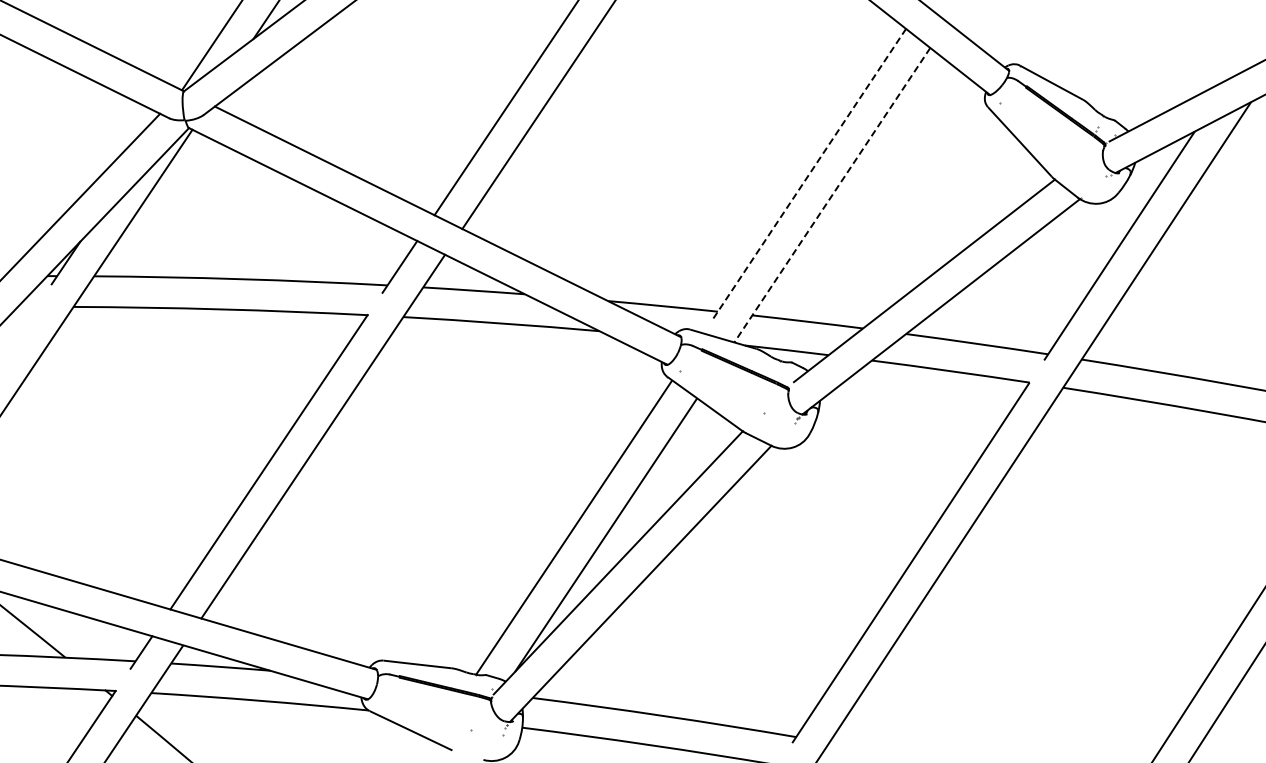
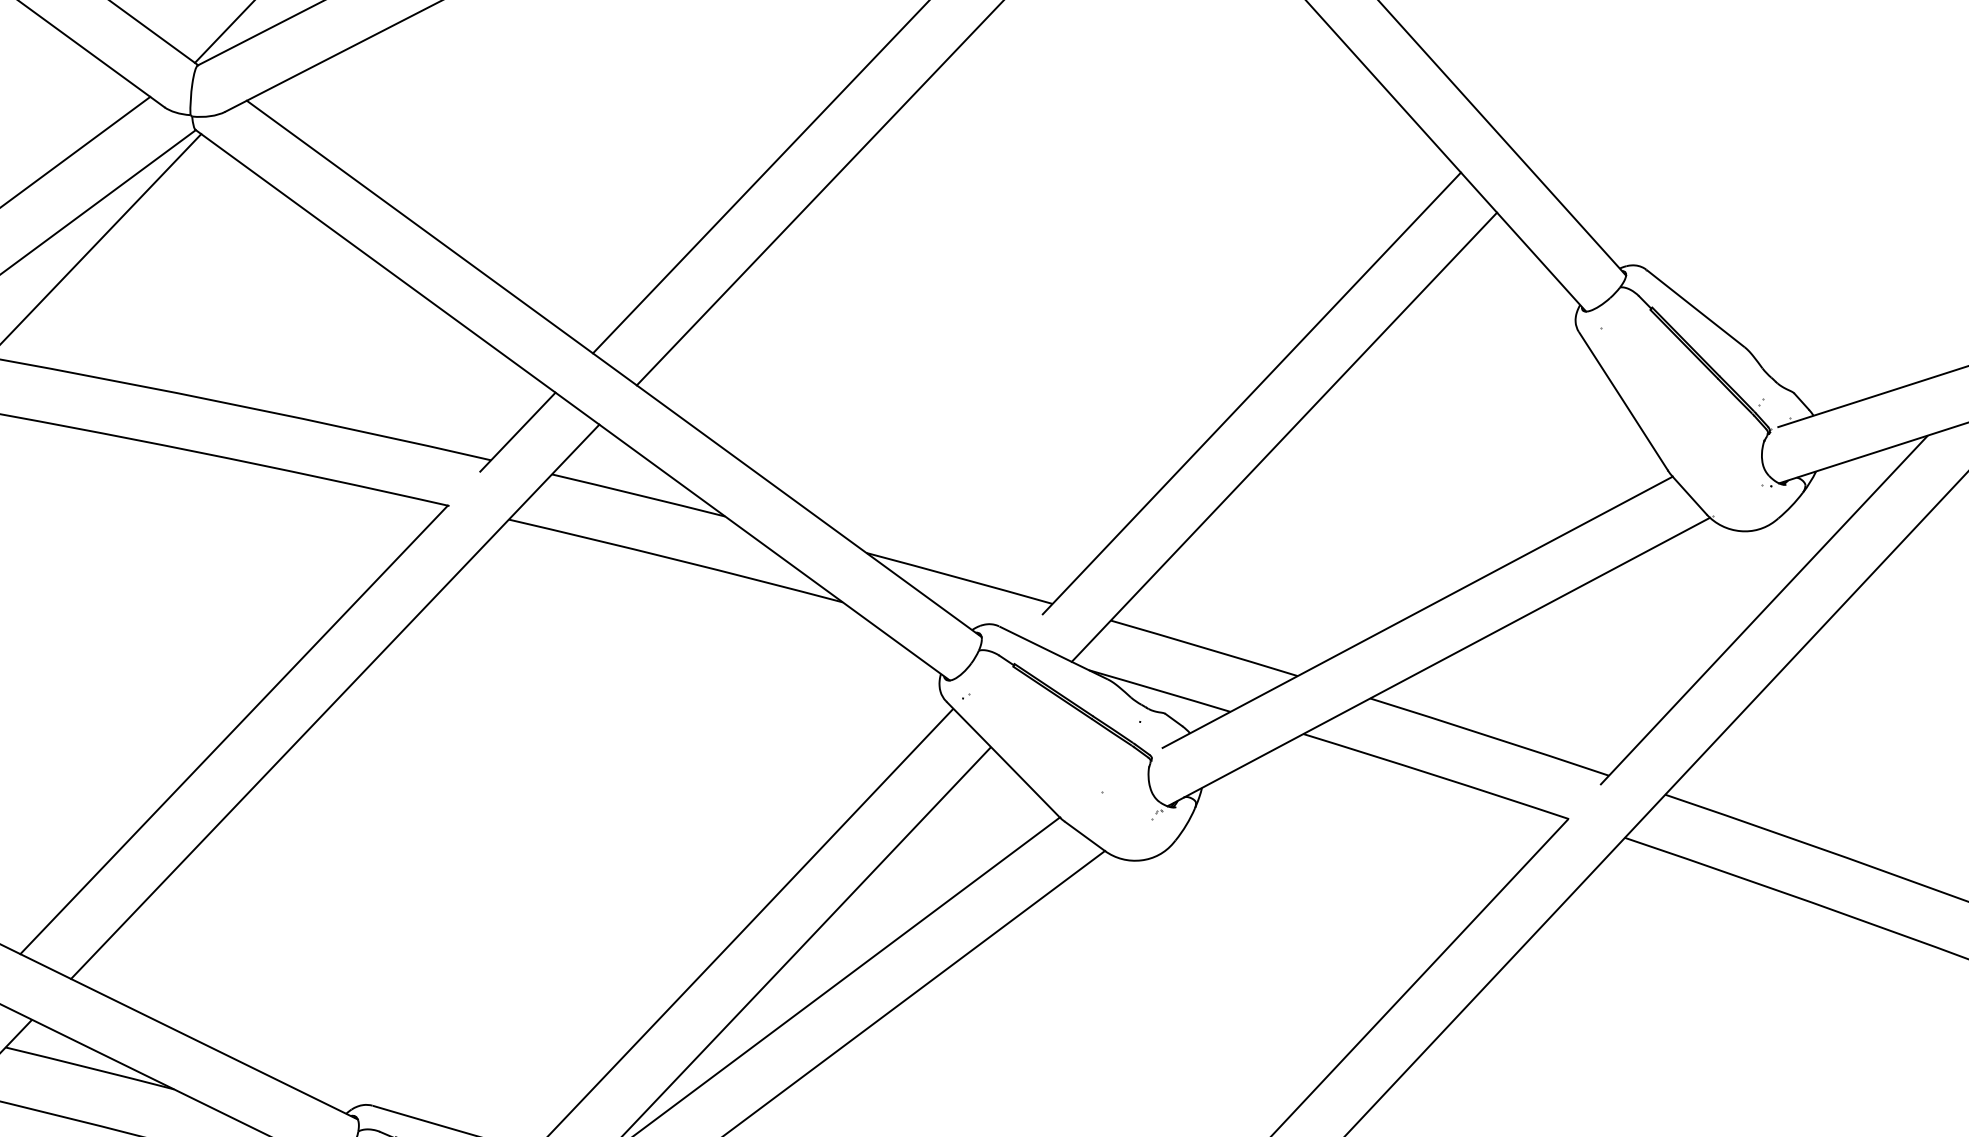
line: (809, 173) -> (1251, 393), dashed -> solid
line: (832, 195) -> (1284, 437), dashed -> solid

